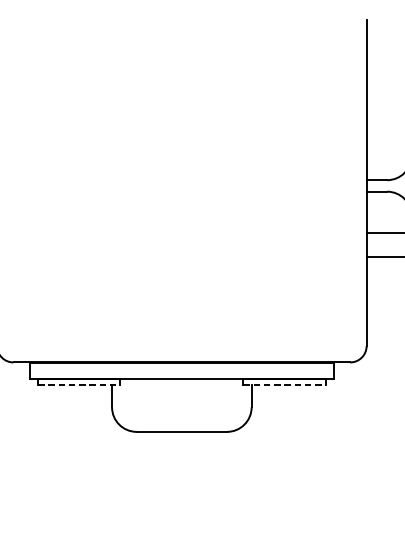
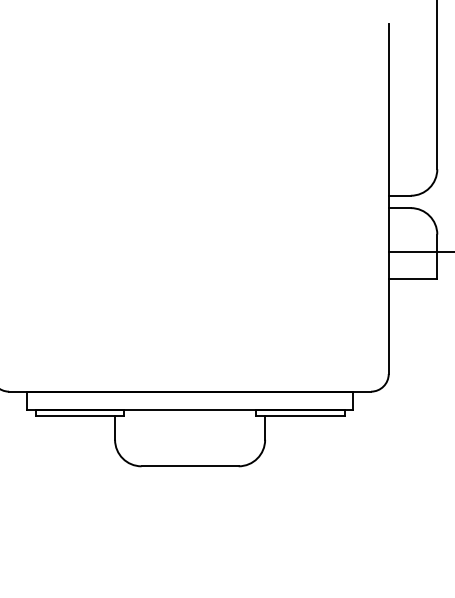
line: (79, 385) -> (80, 416), dashed -> solid
line: (284, 385) -> (300, 416), dashed -> solid

